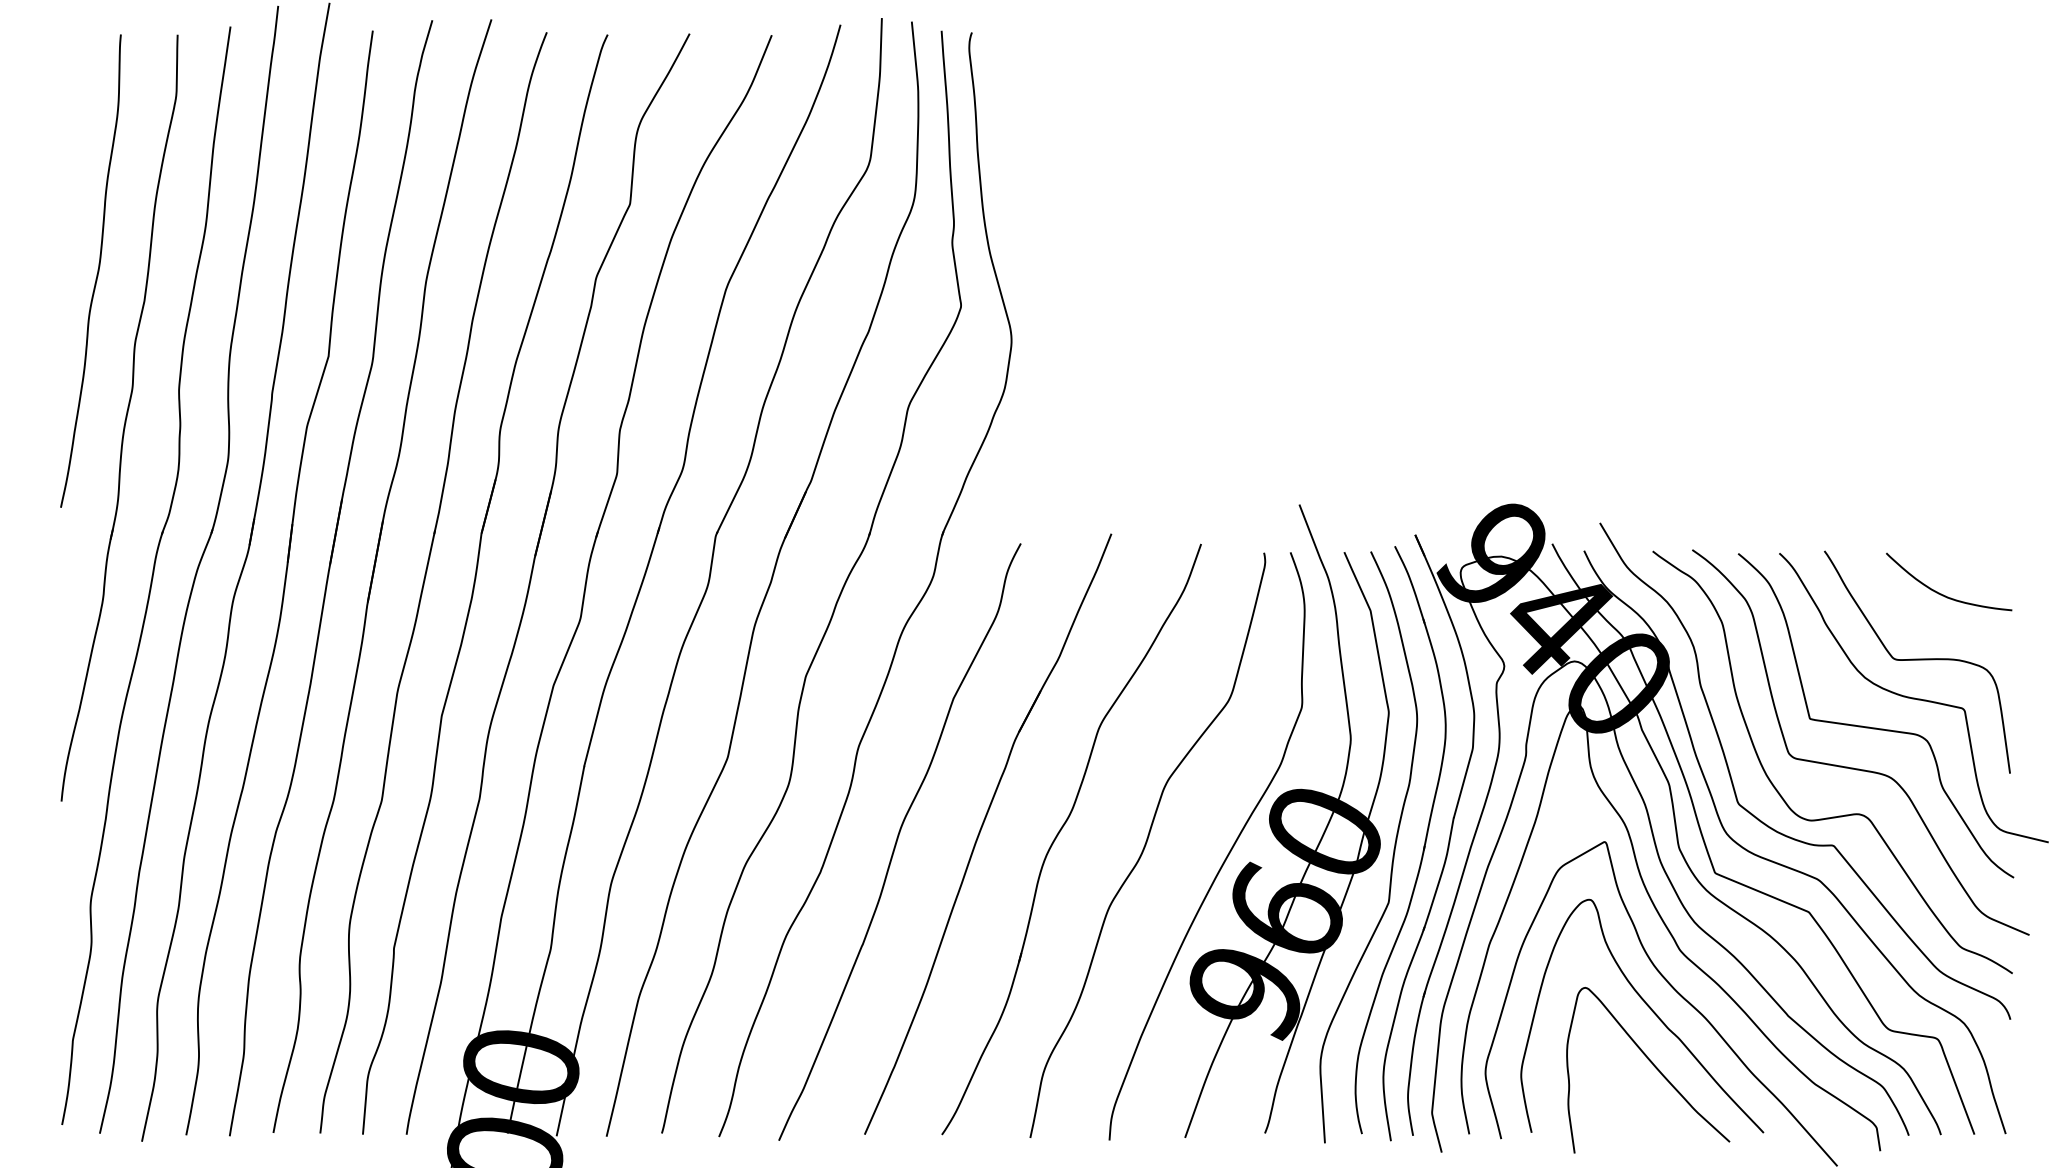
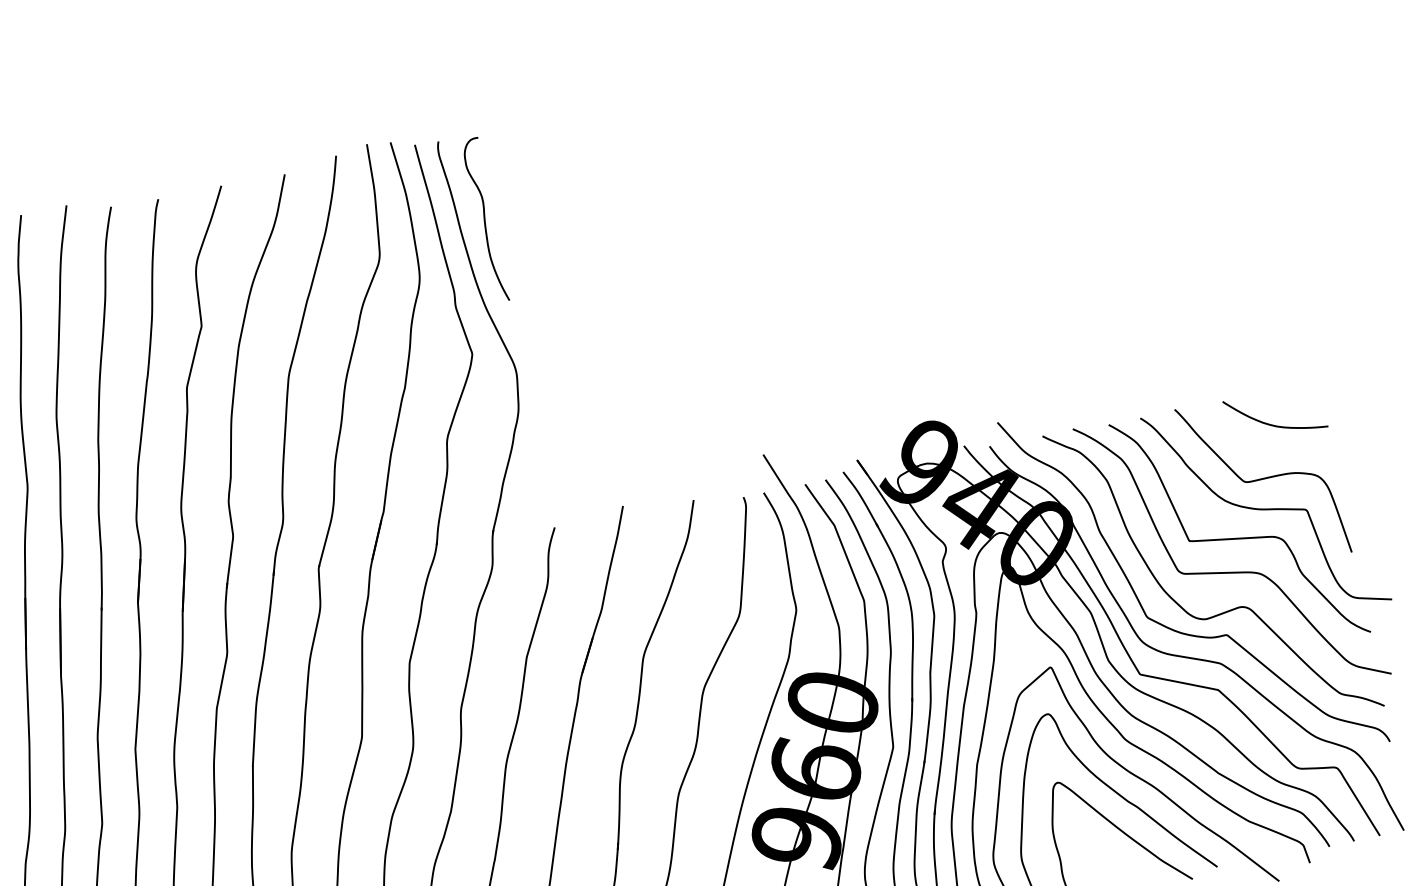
curve: (1010, 142) -> (485, 220), added

